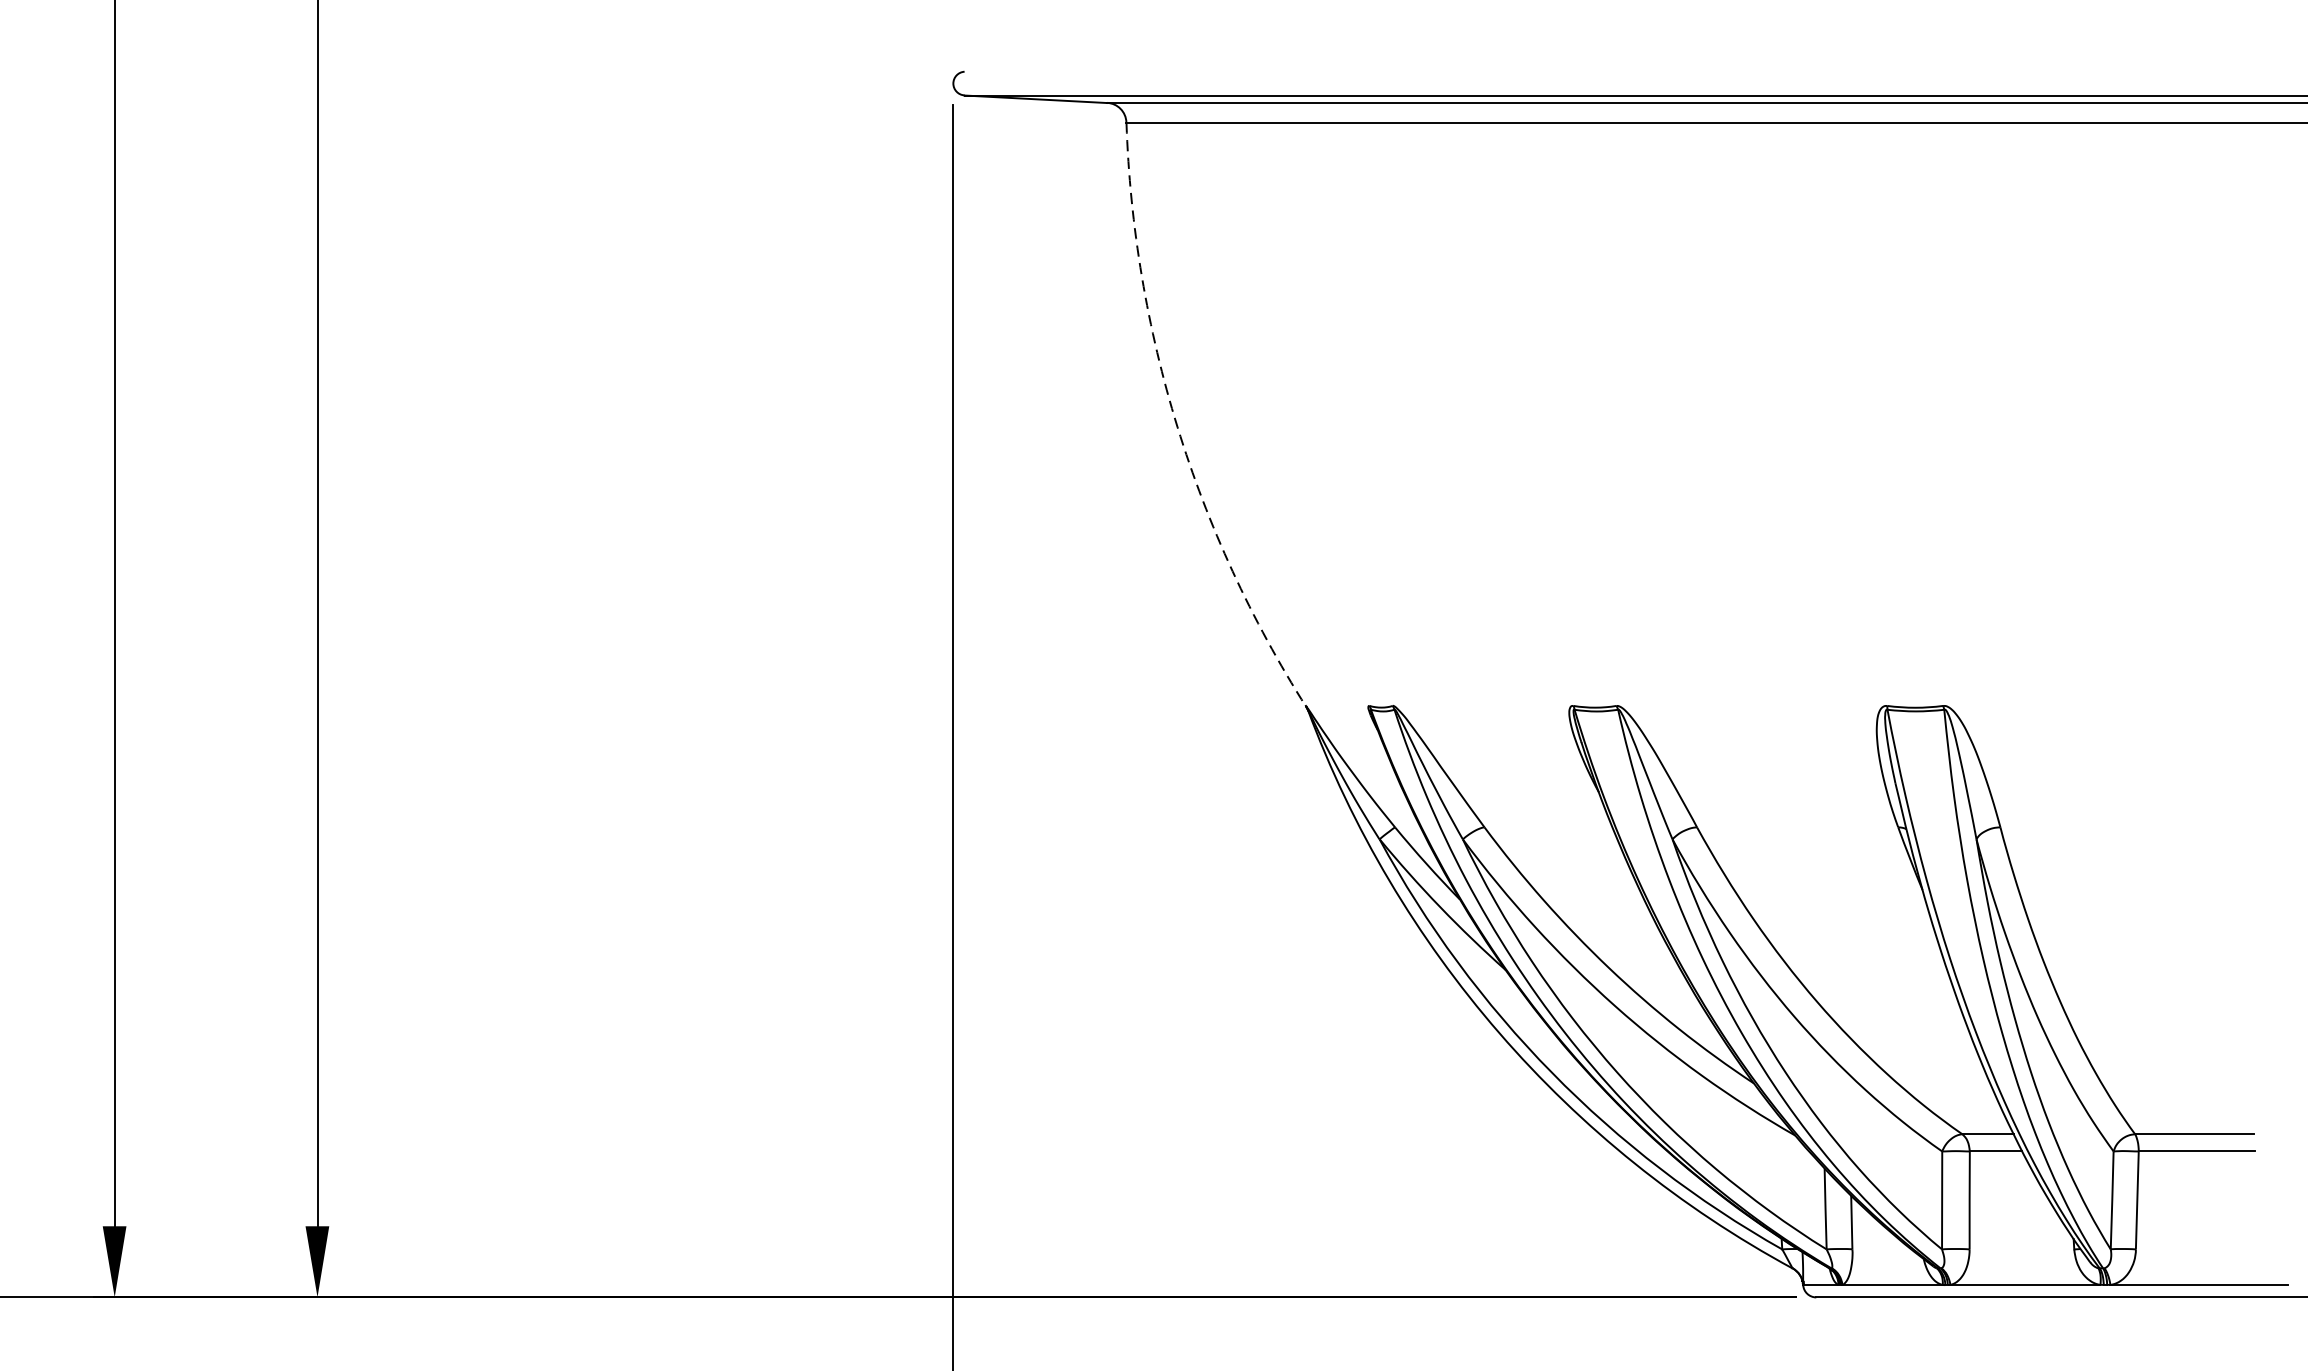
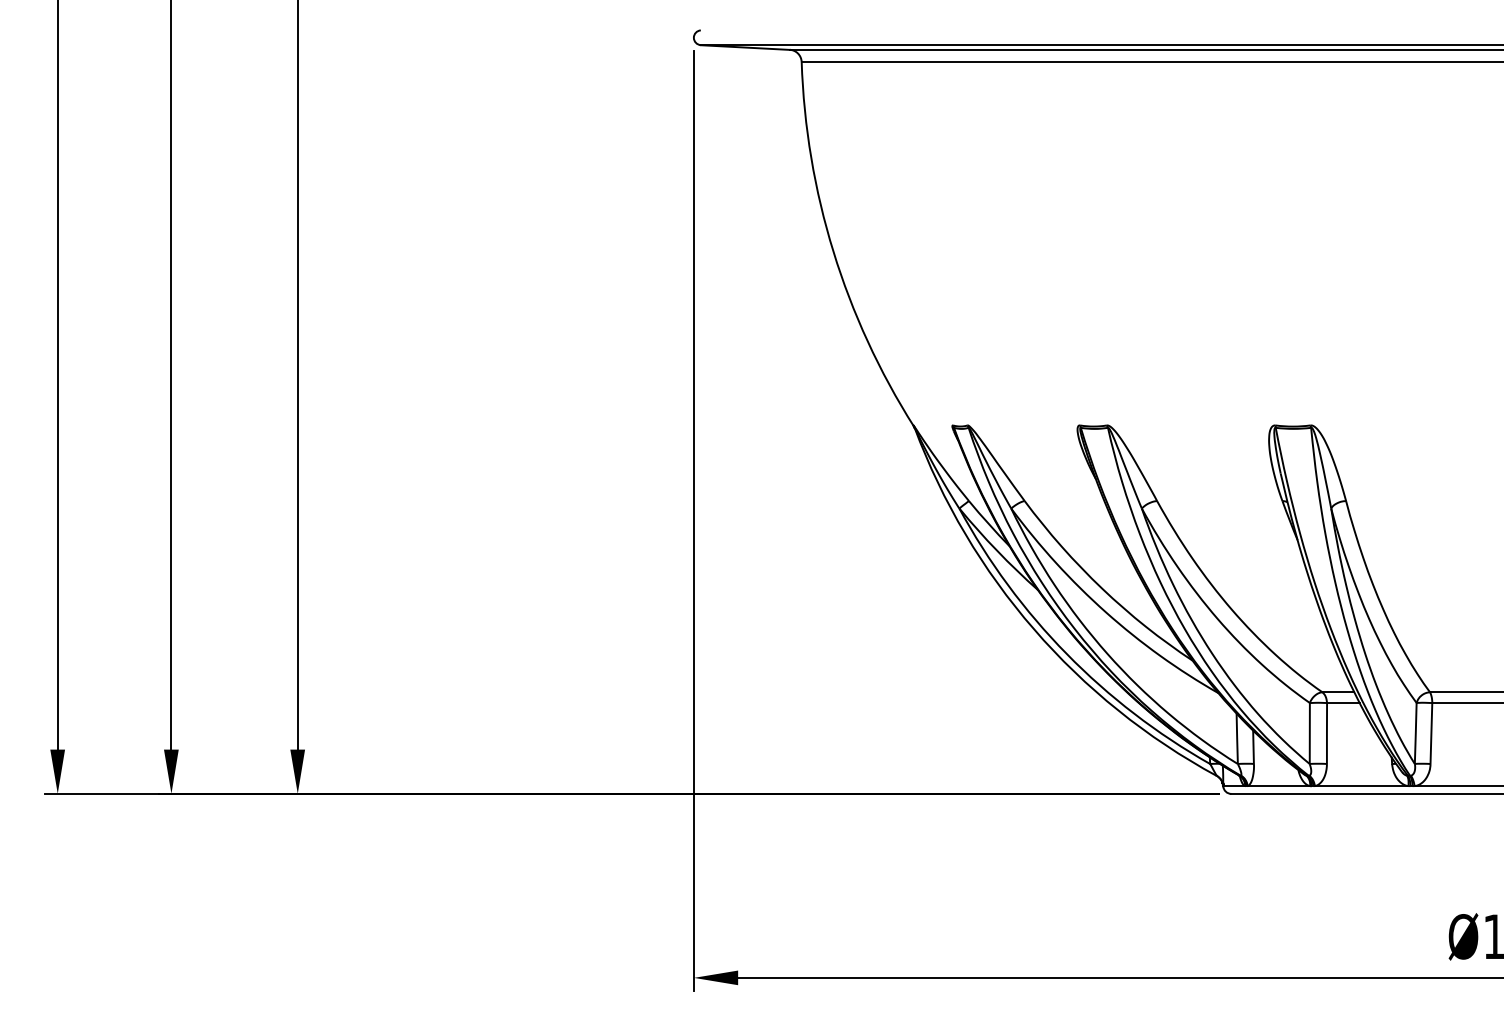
arc: (1177, 426) -> (833, 251), dashed -> solid

